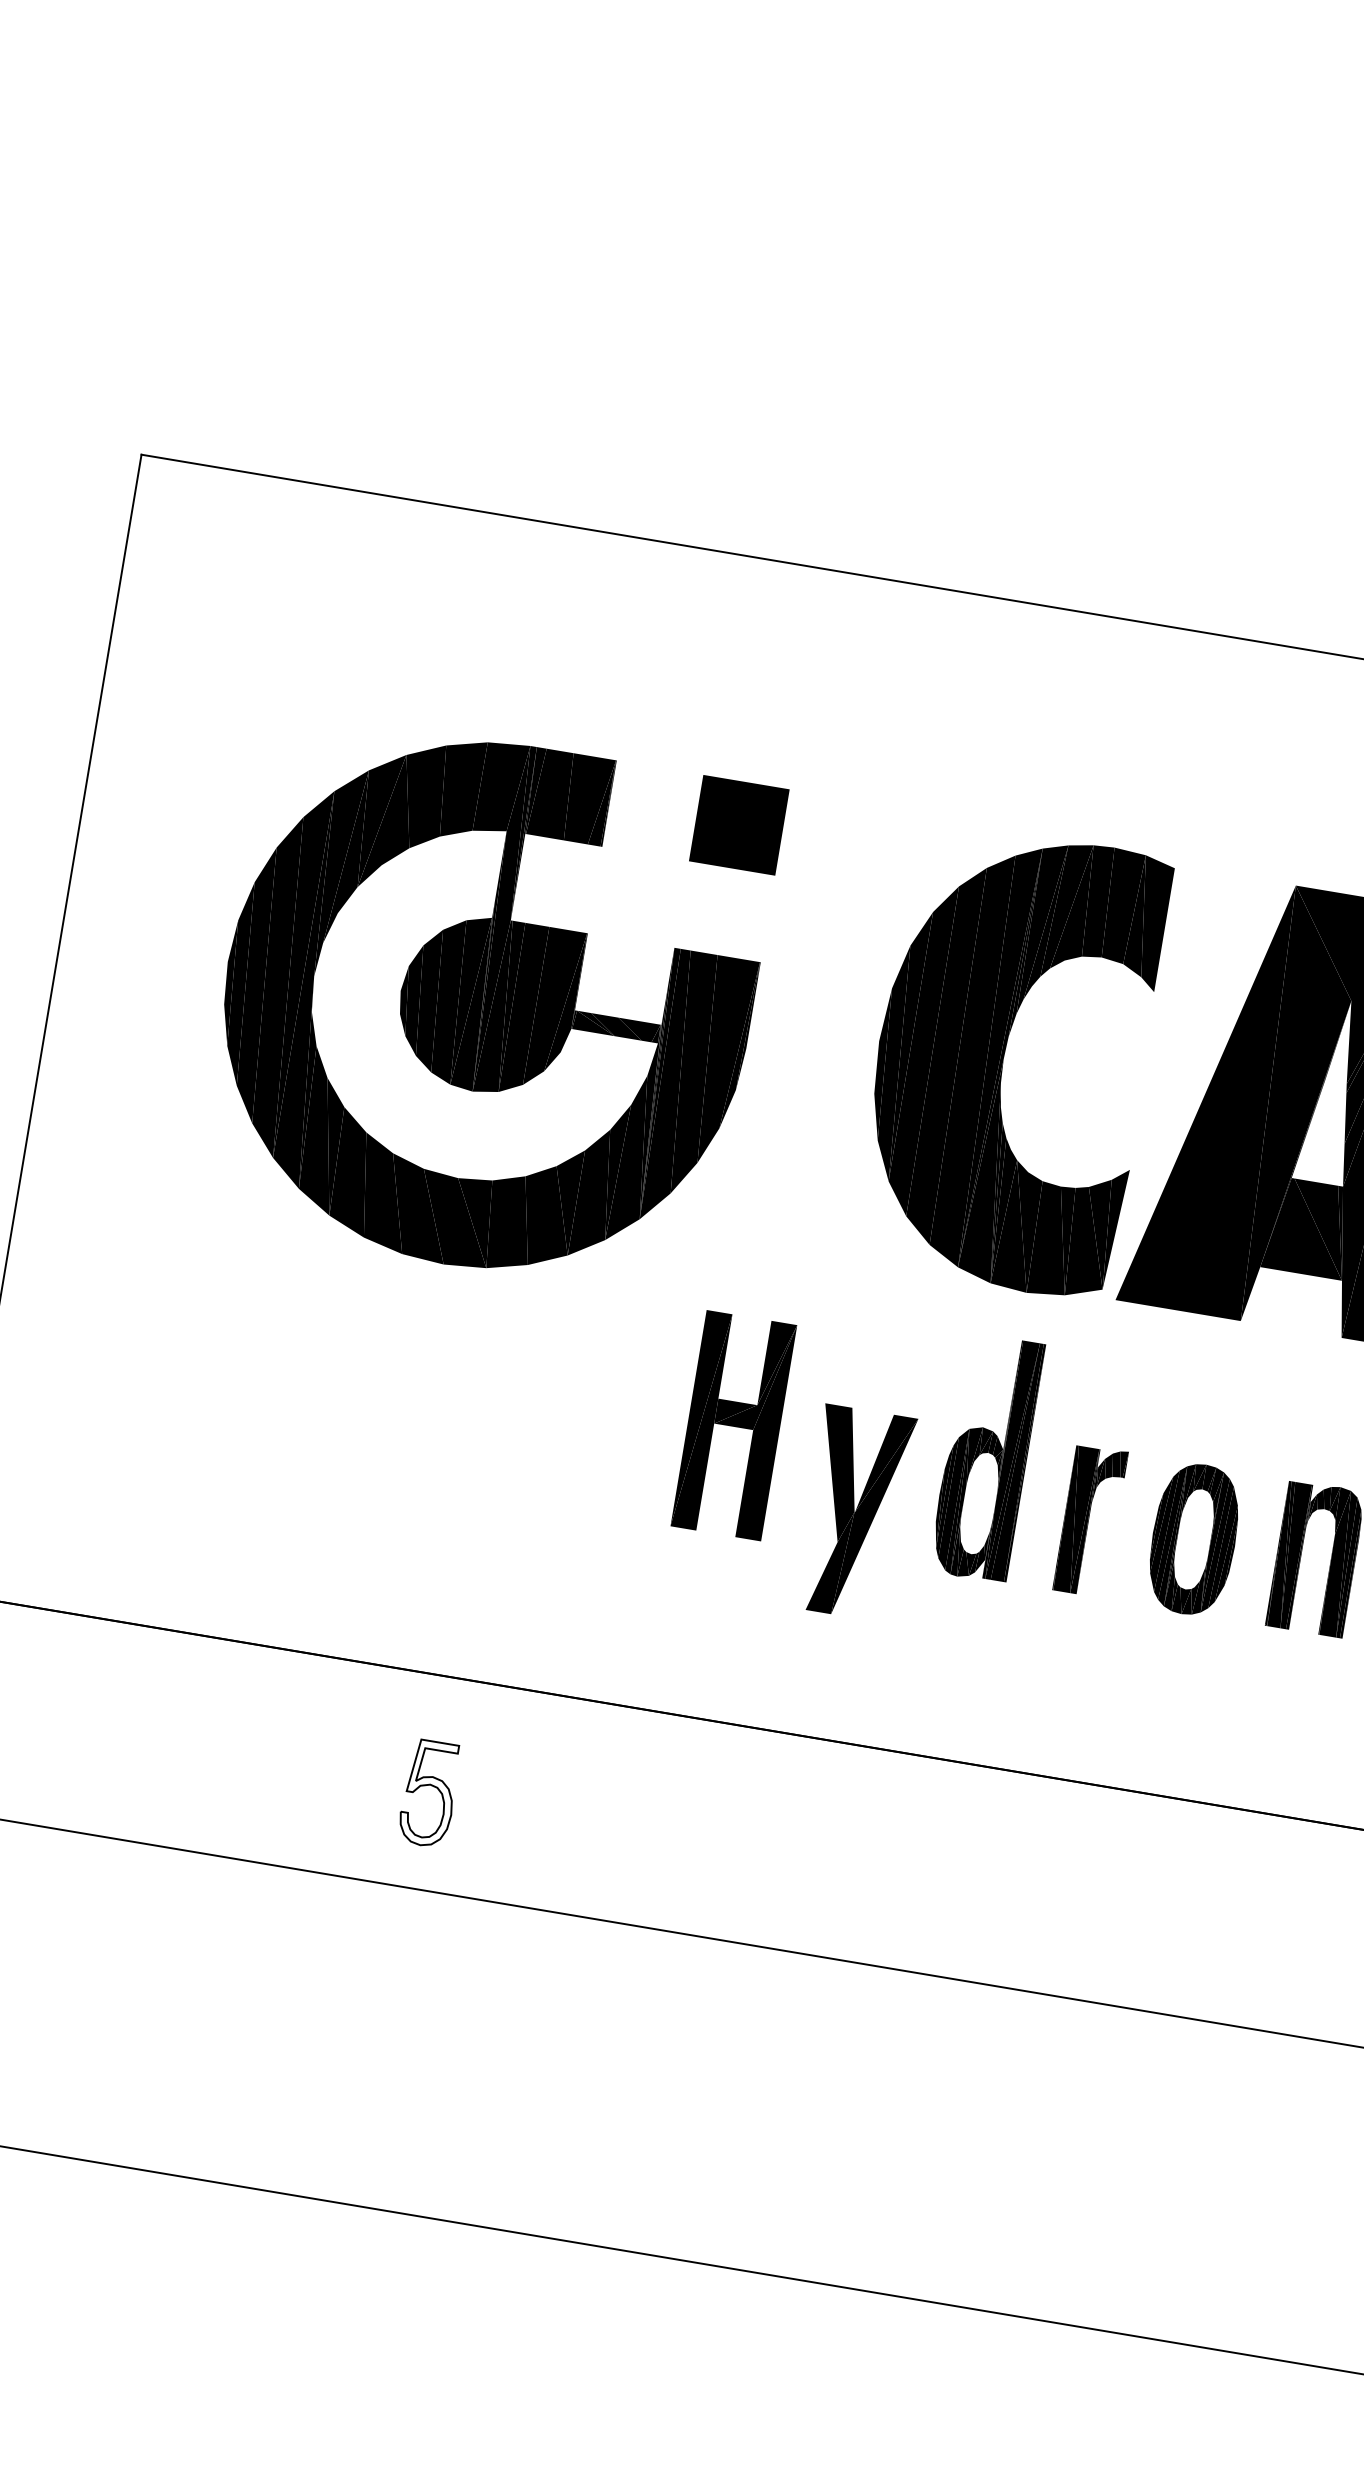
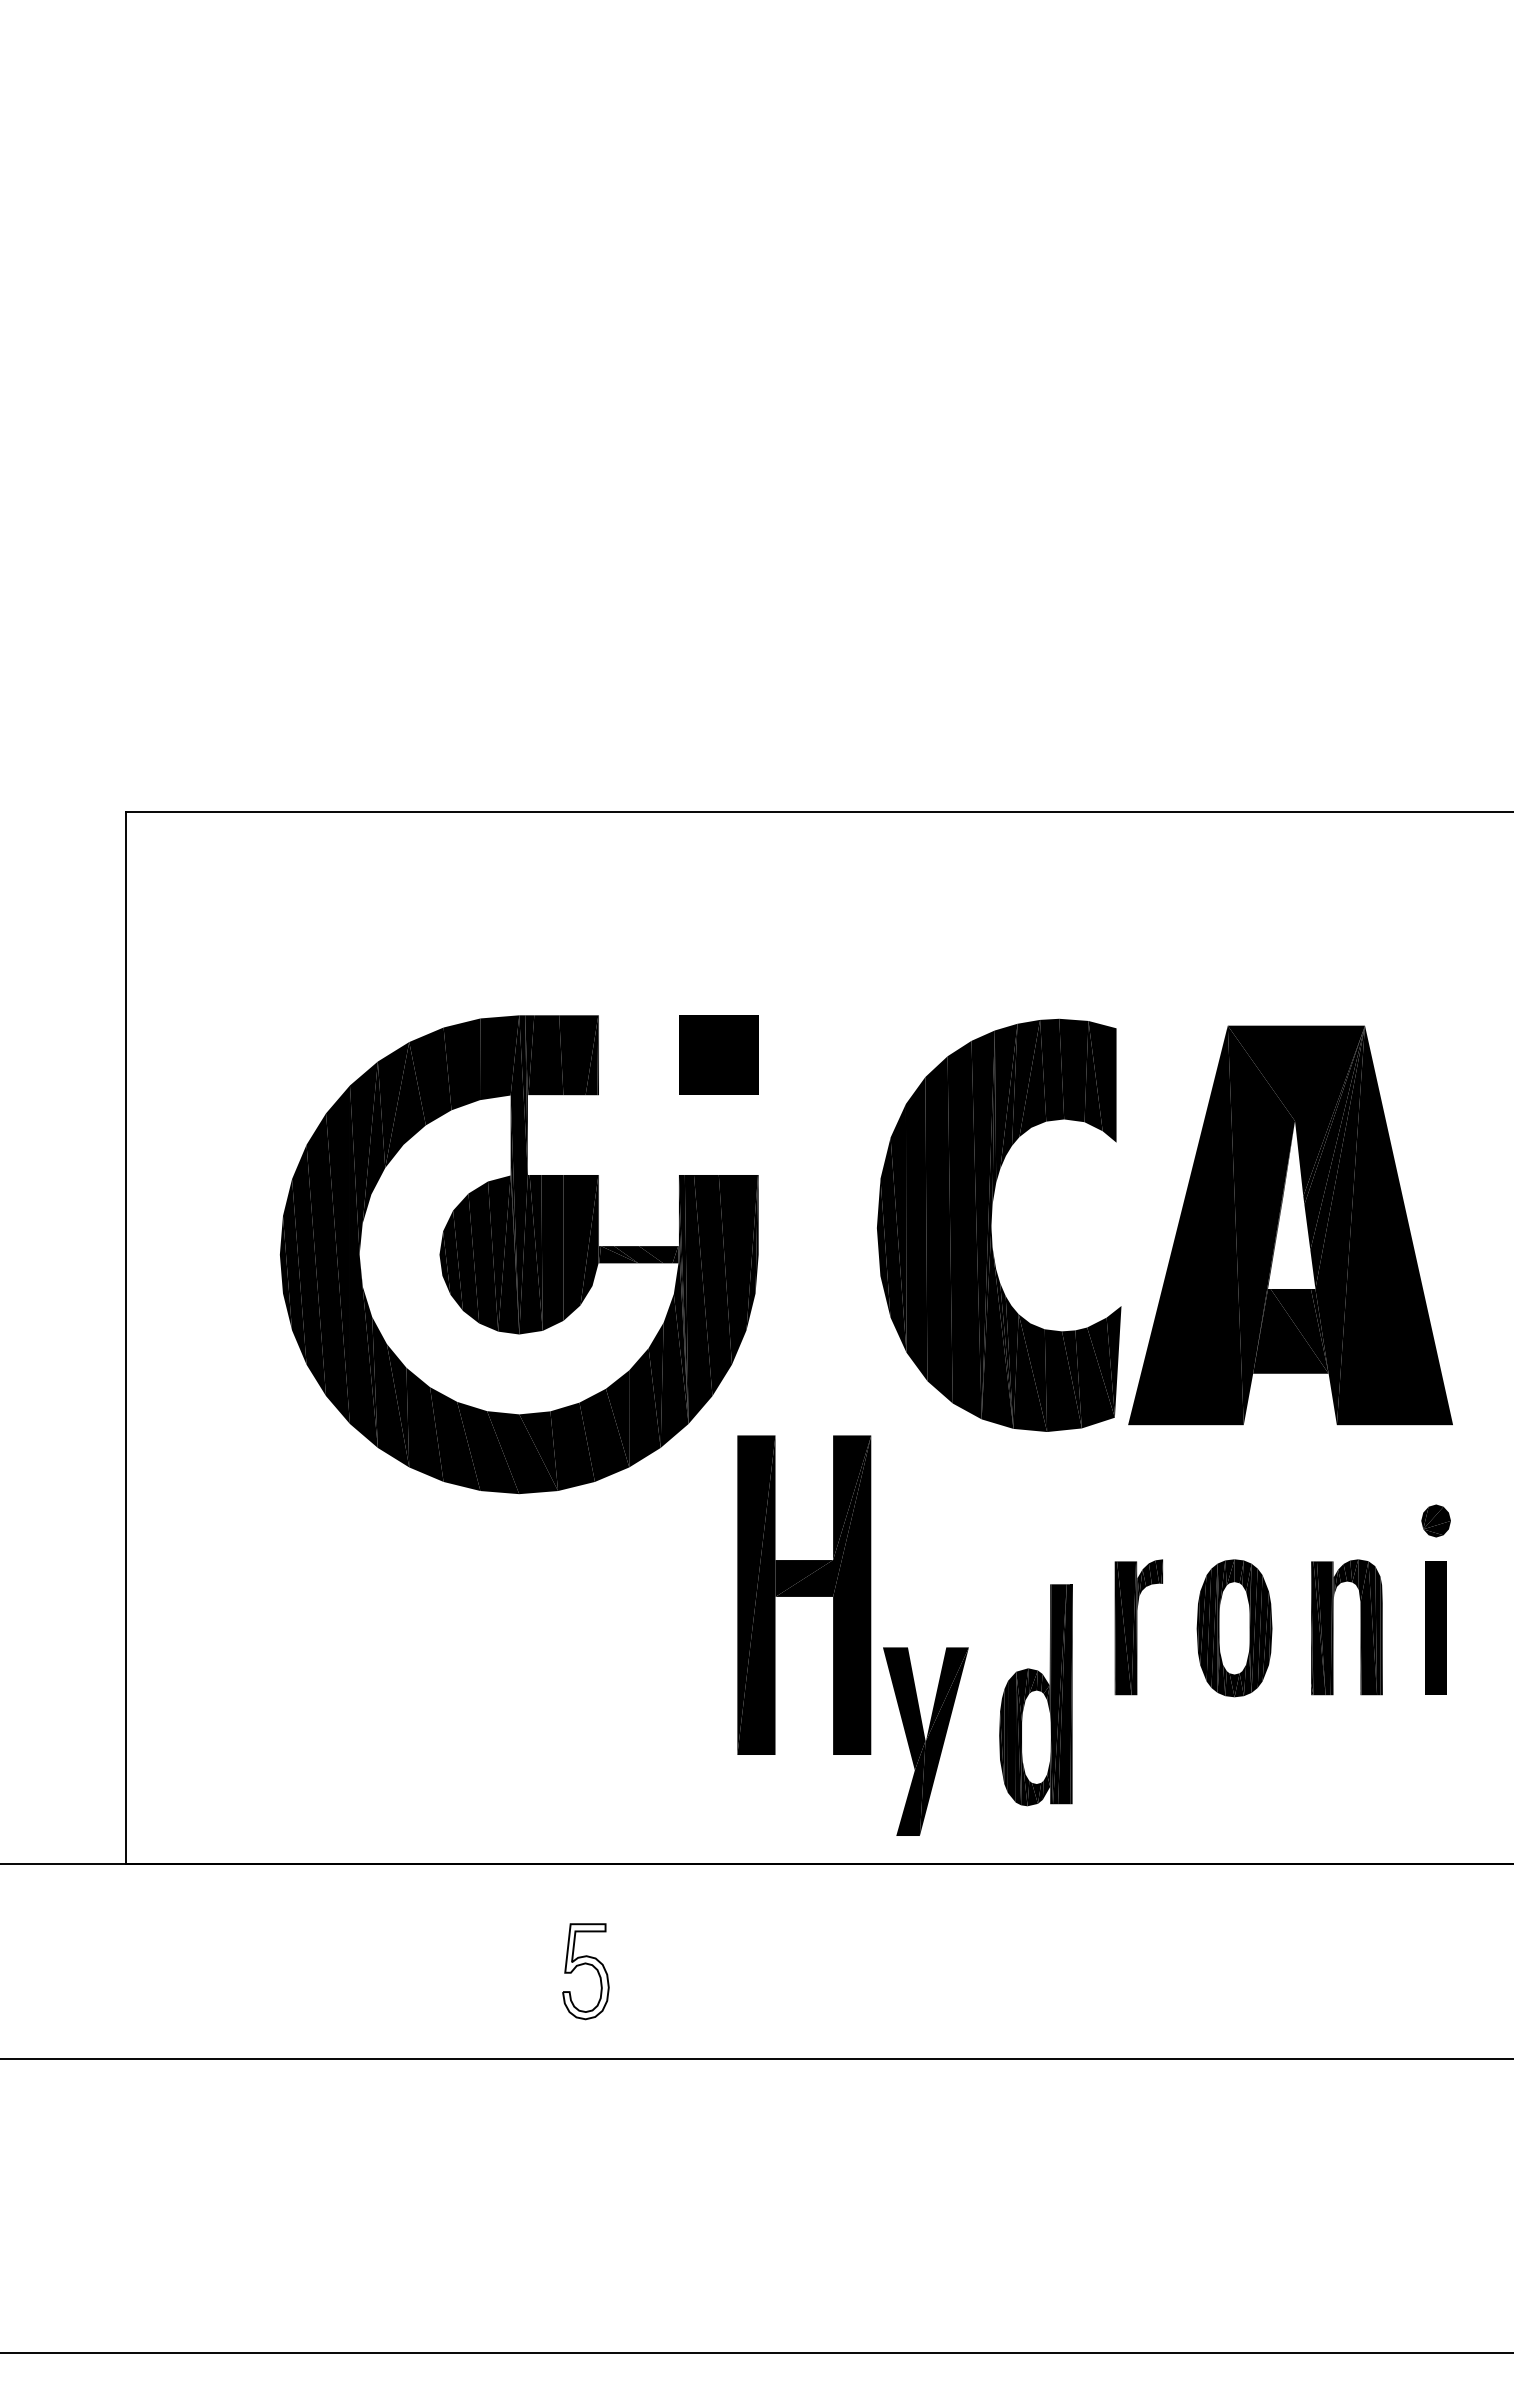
part: (733, 1425) -> (803, 1595), size x1.6
part: (985, 1458) -> (1035, 1695), moved
part: (854, 1512) -> (925, 1741), moved

